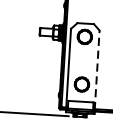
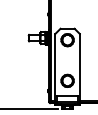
line: (96, 69) -> (79, 67), dashed -> solid

